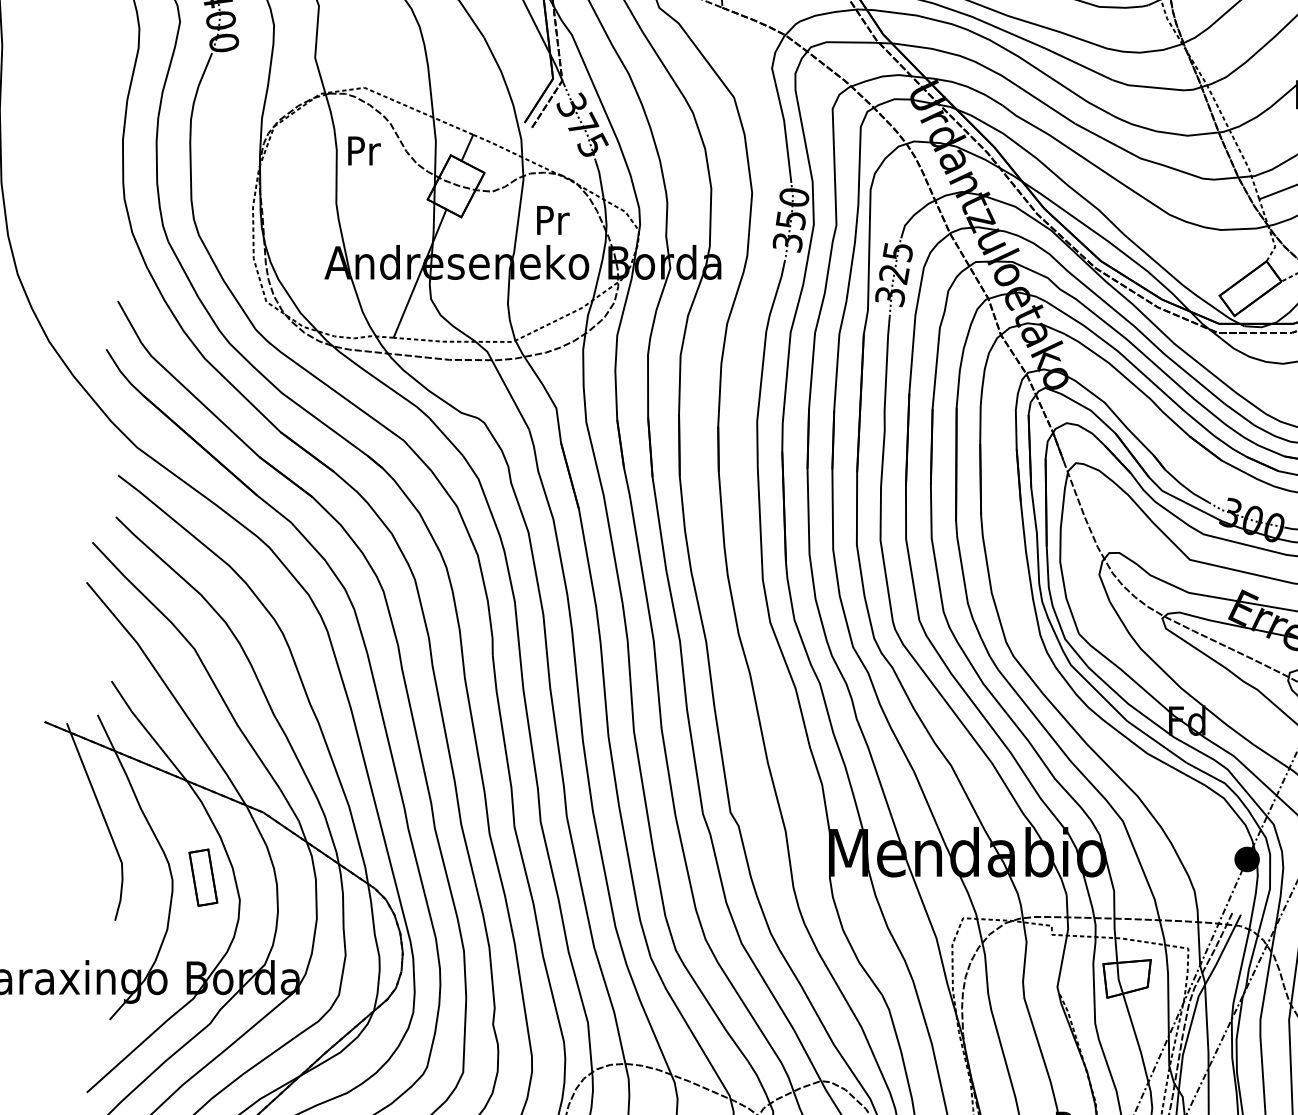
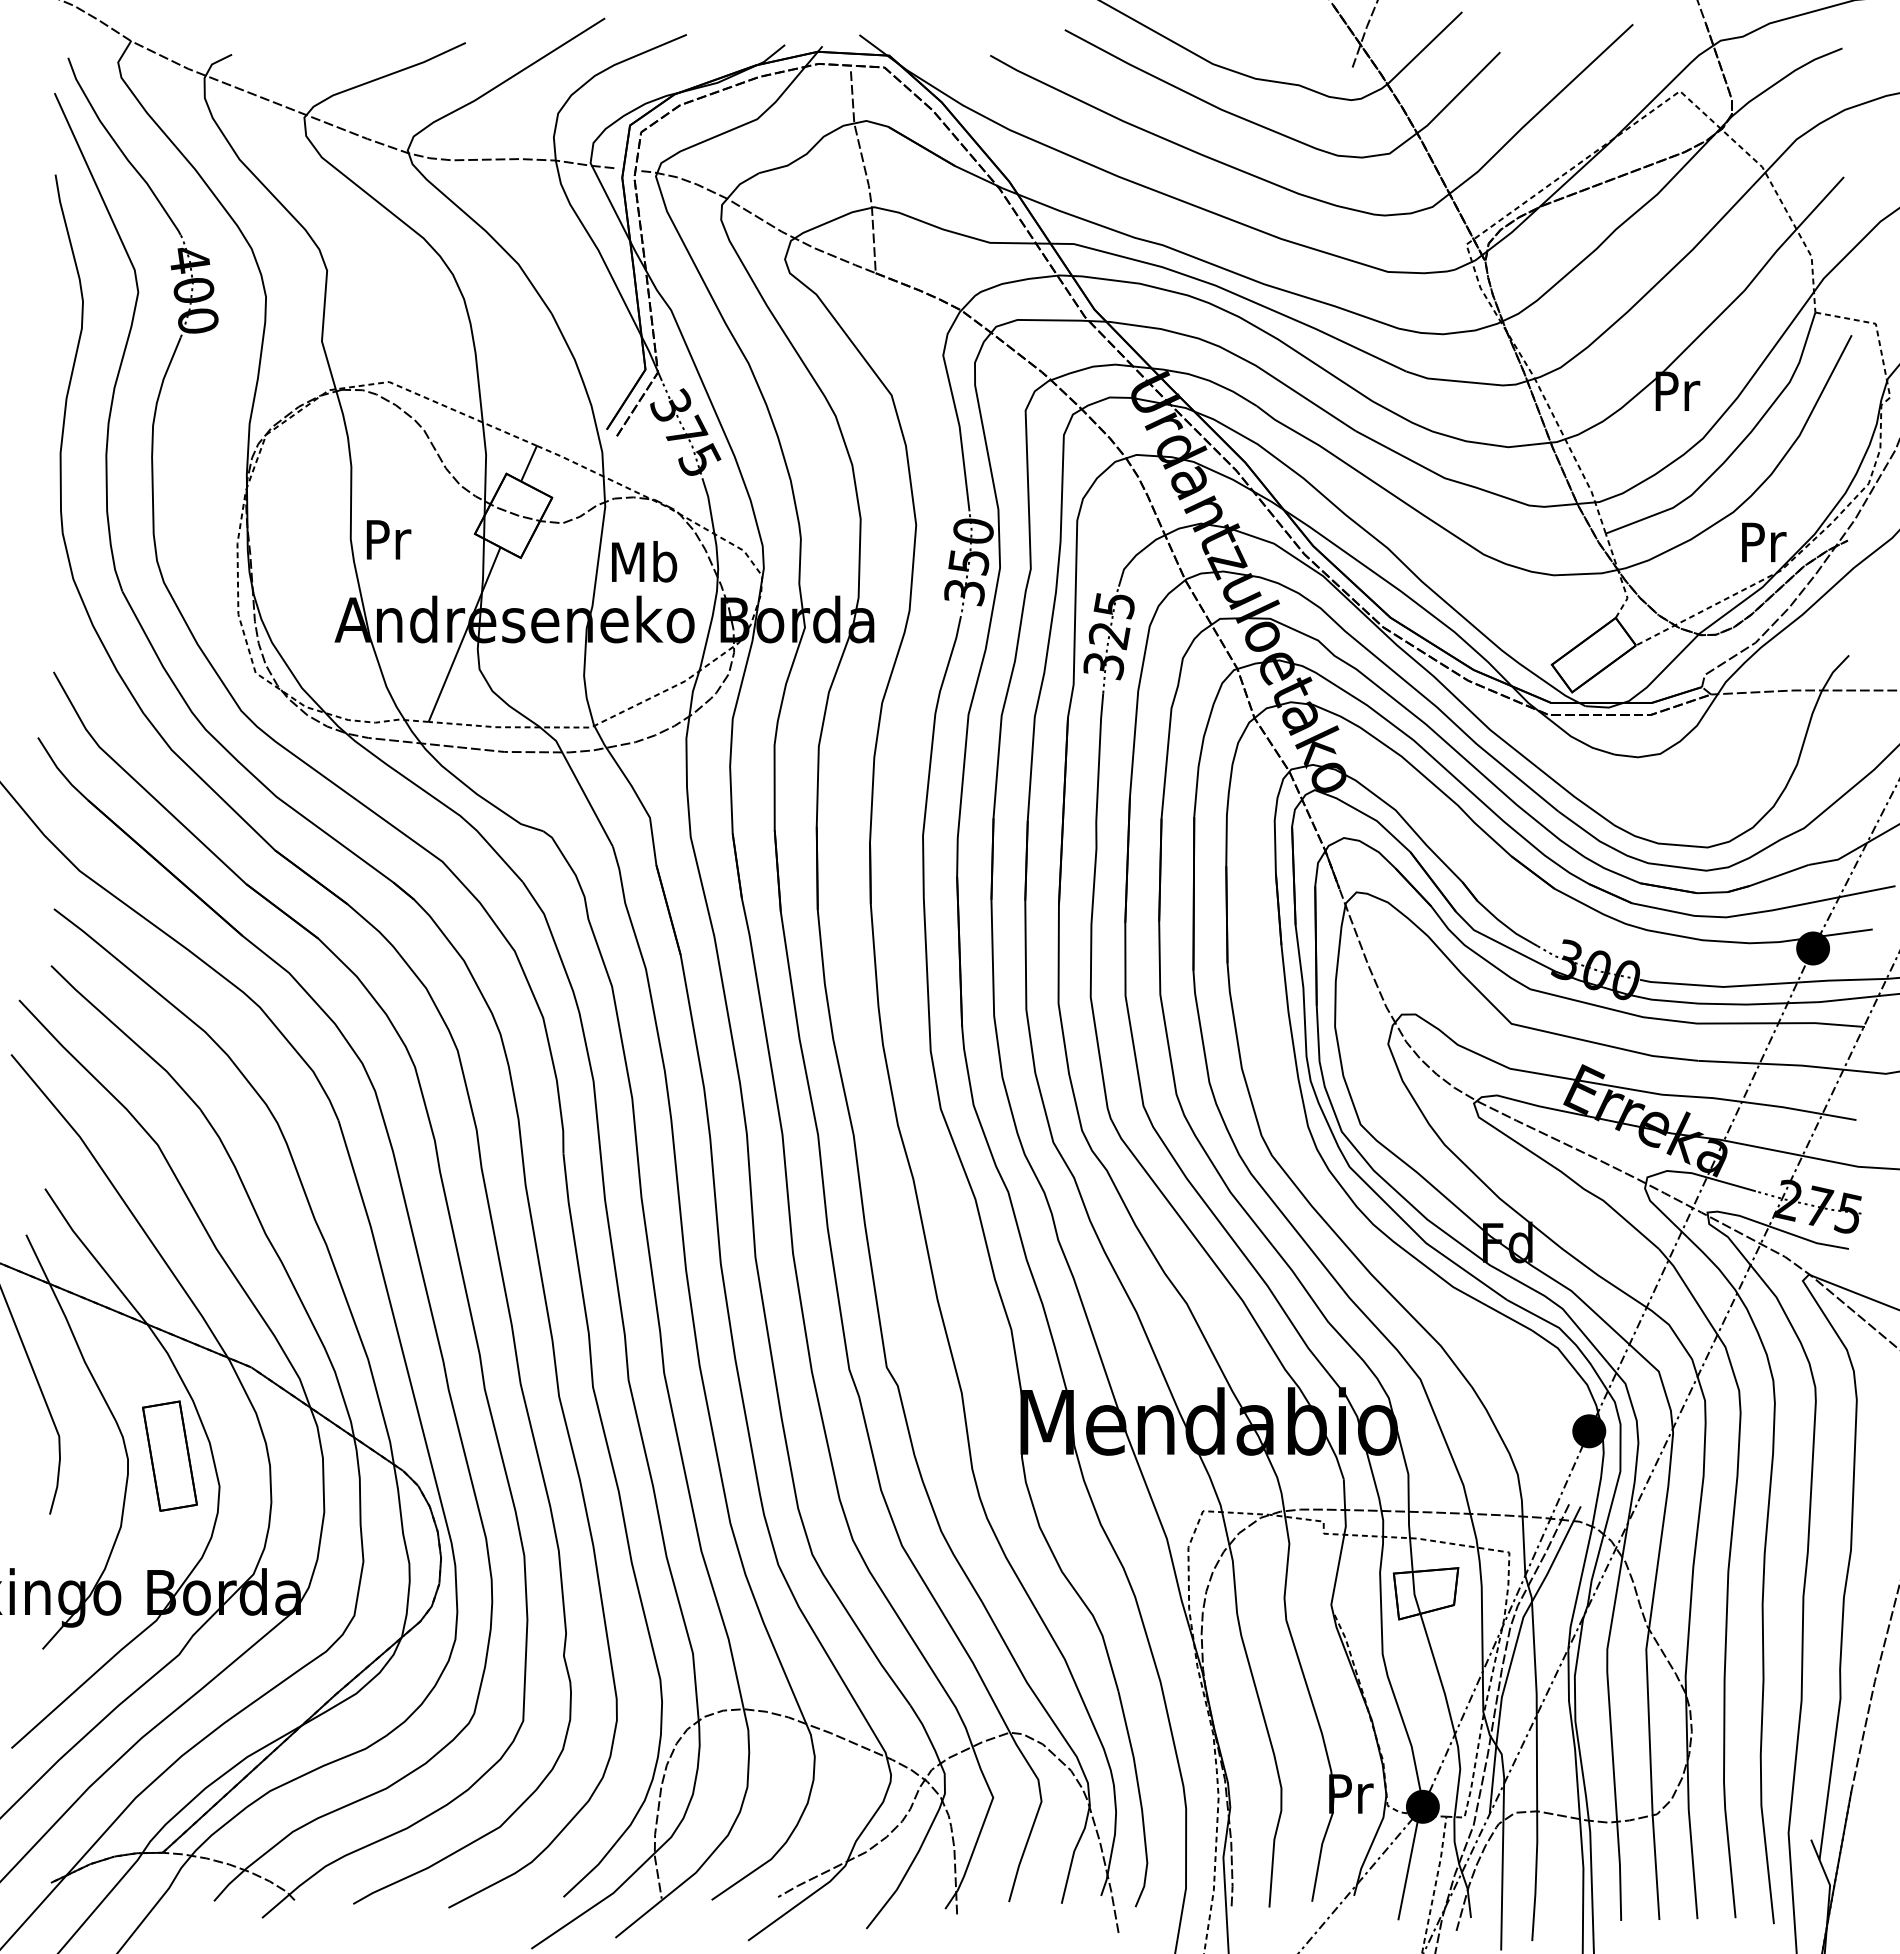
text: (364, 150) -> (388, 539), moved
text: (552, 219) -> (644, 561), Pr -> Mb
part: (203, 877) -> (169, 1455), size x1.43

